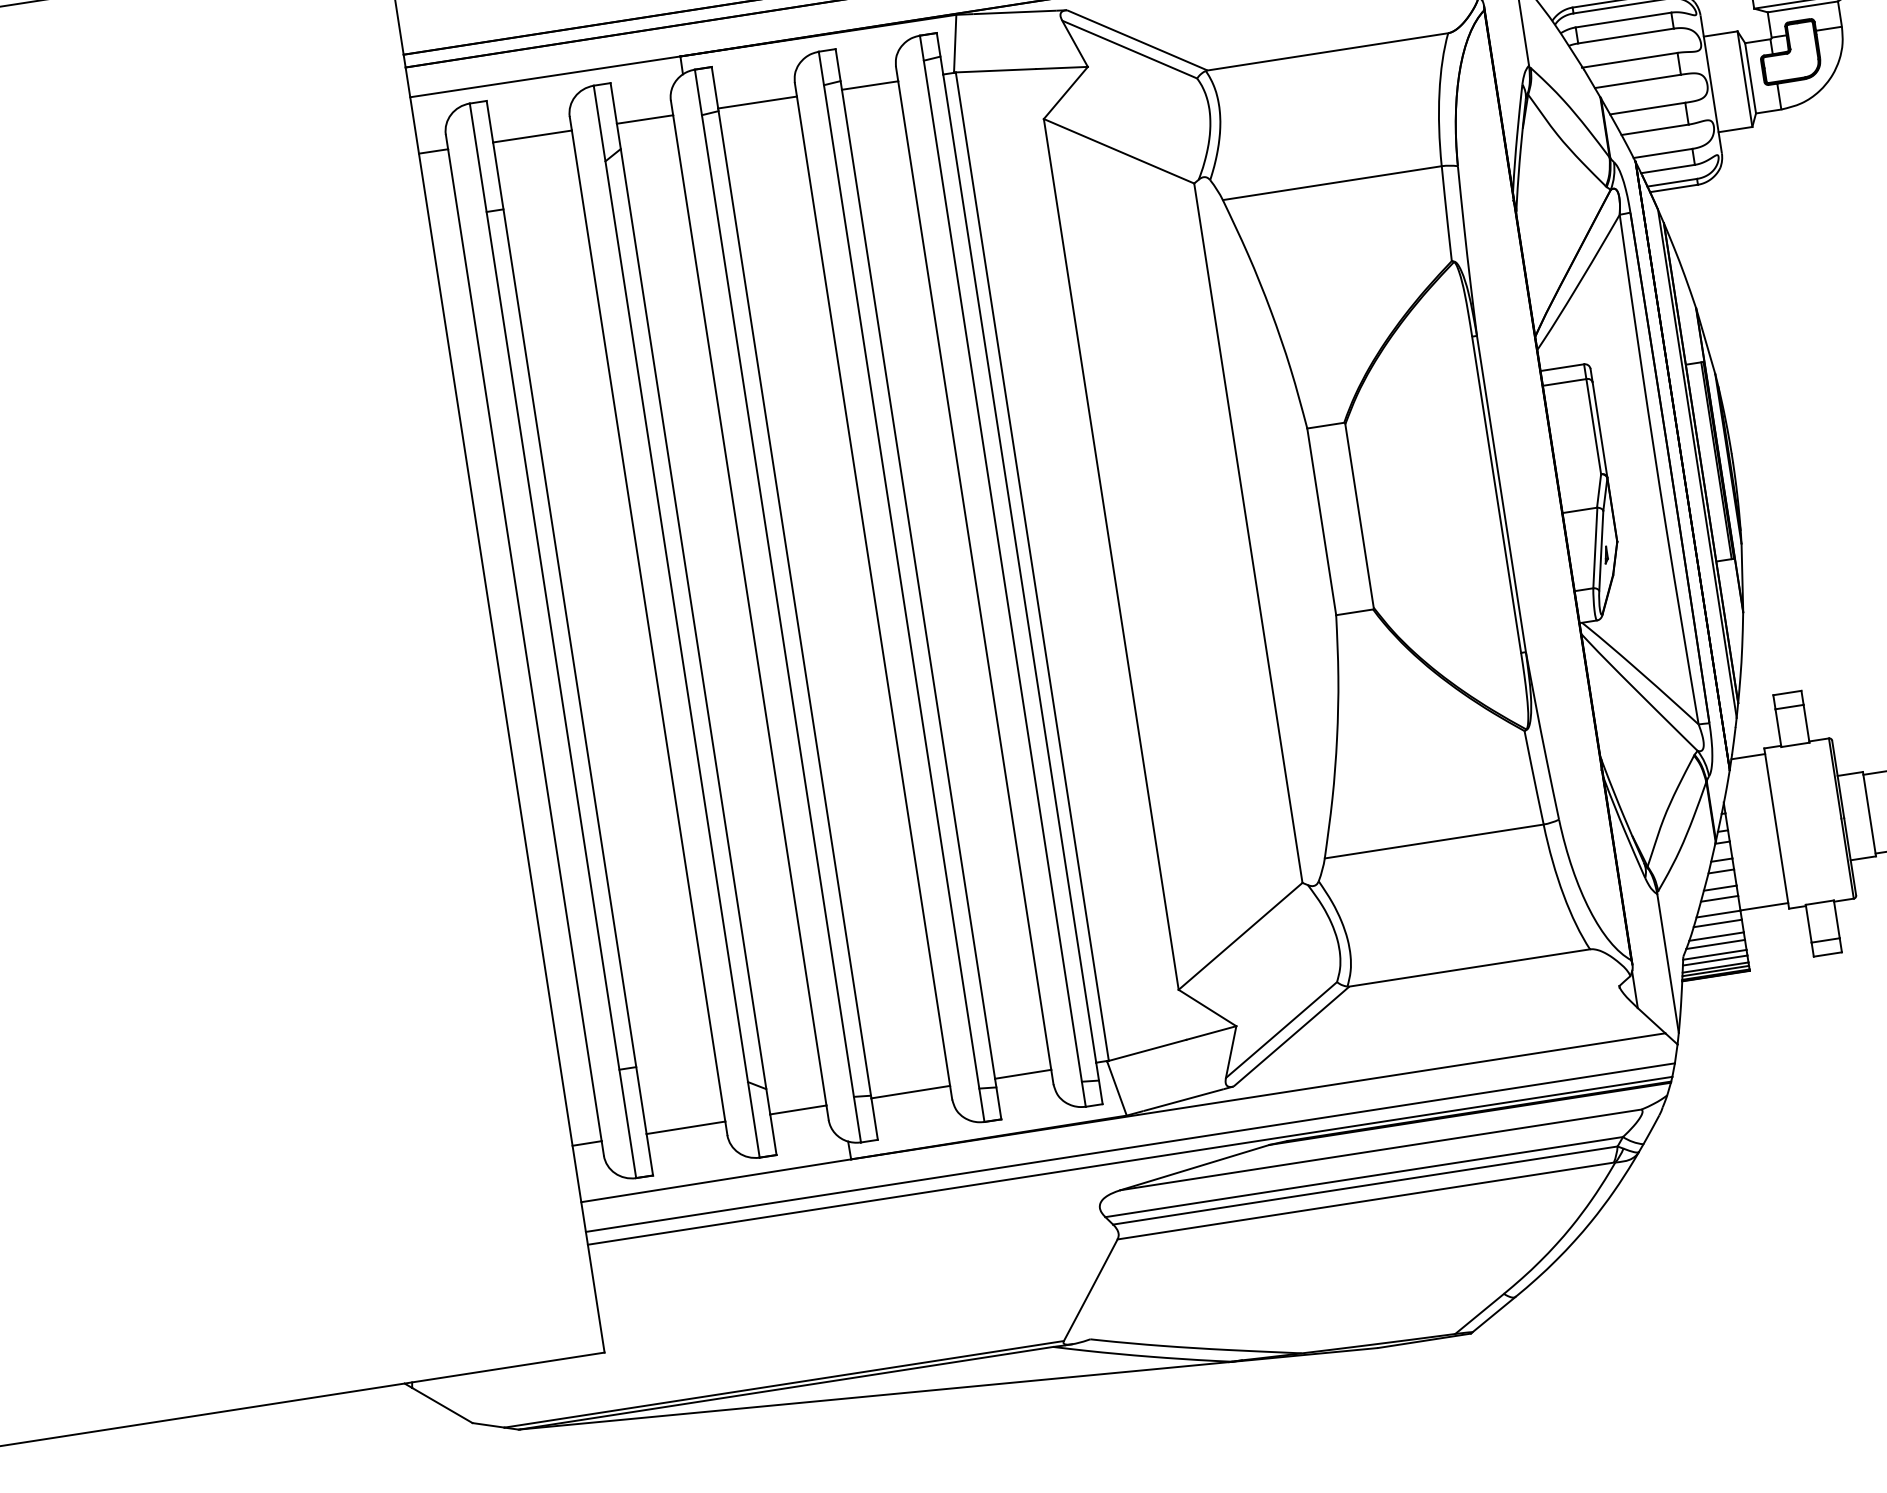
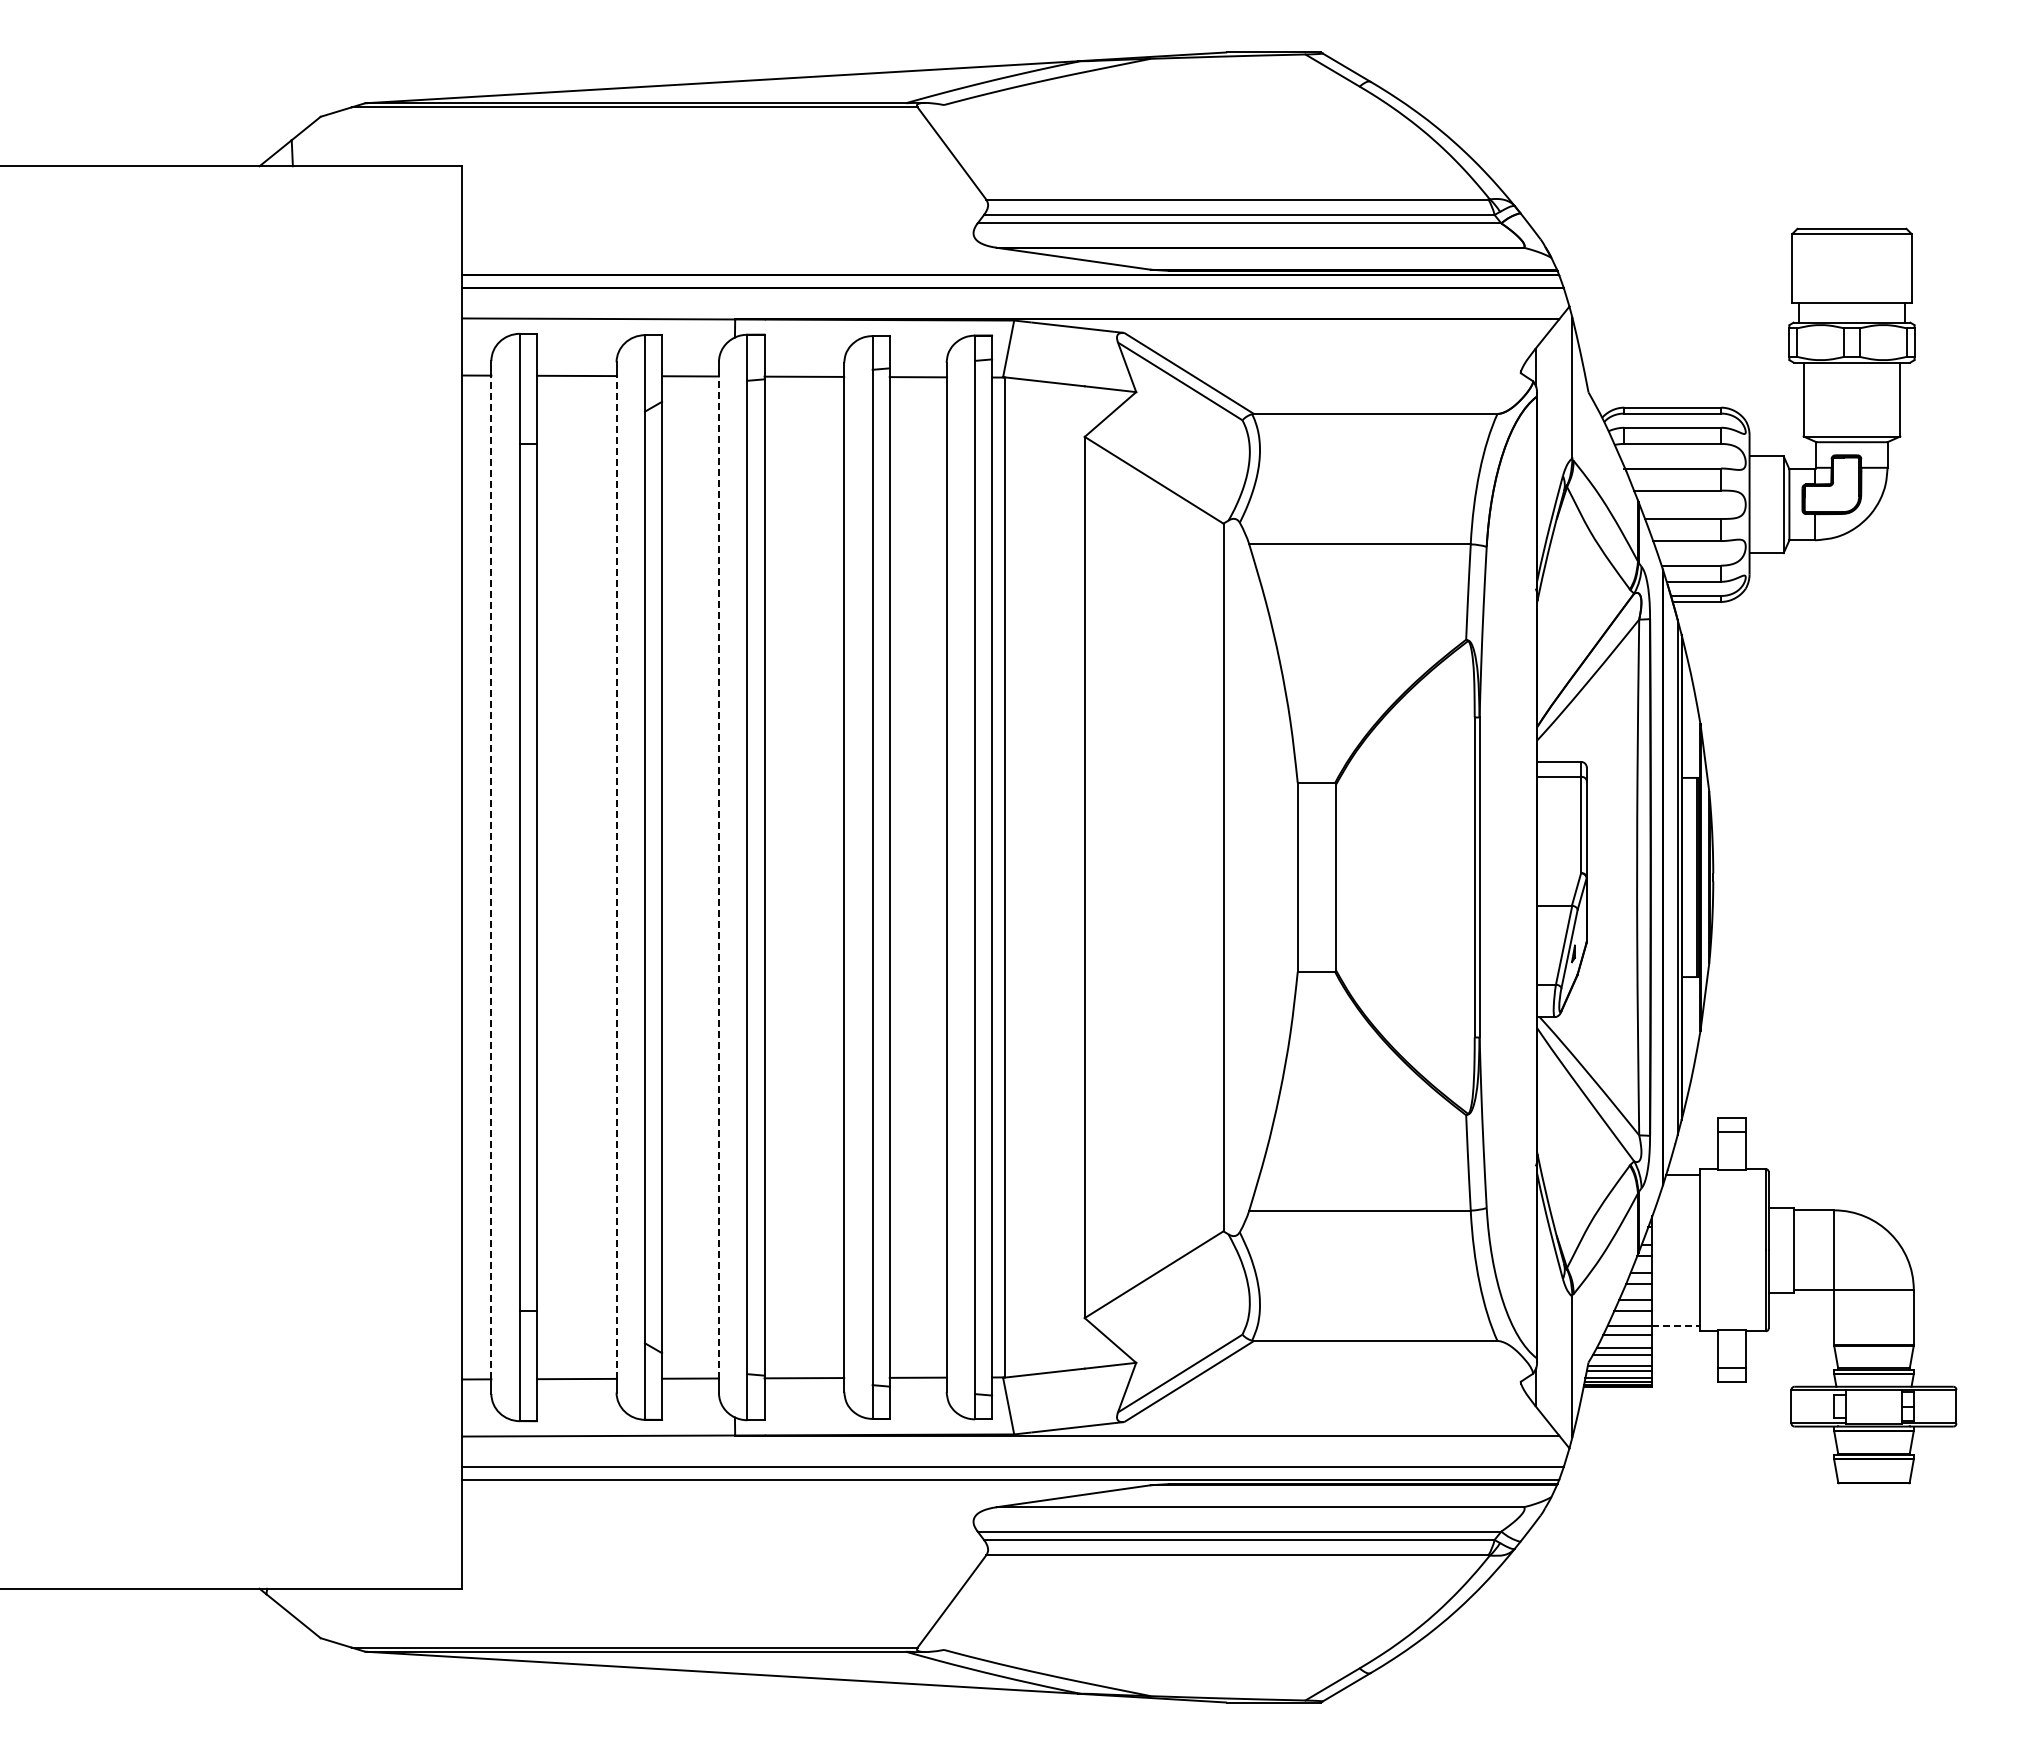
line: (750, 609) -> (719, 876), solid -> dashed
line: (648, 625) -> (616, 876), solid -> dashed
line: (524, 645) -> (491, 877), solid -> dashed
line: (1764, 906) -> (1676, 1325), solid -> dashed

